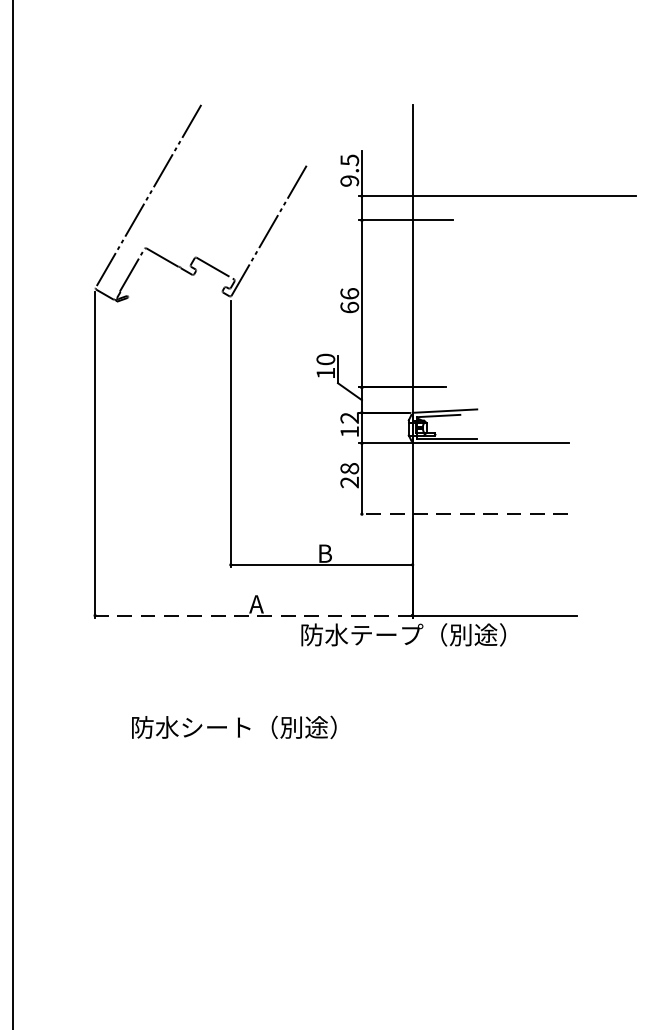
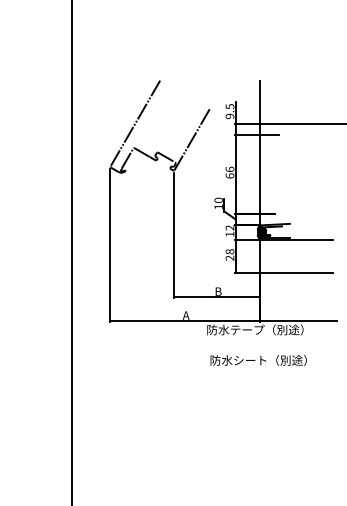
line: (463, 514) -> (283, 273), dashed -> solid
line: (253, 614) -> (184, 320), dashed -> solid
text: (233, 727) -> (258, 360), moved

